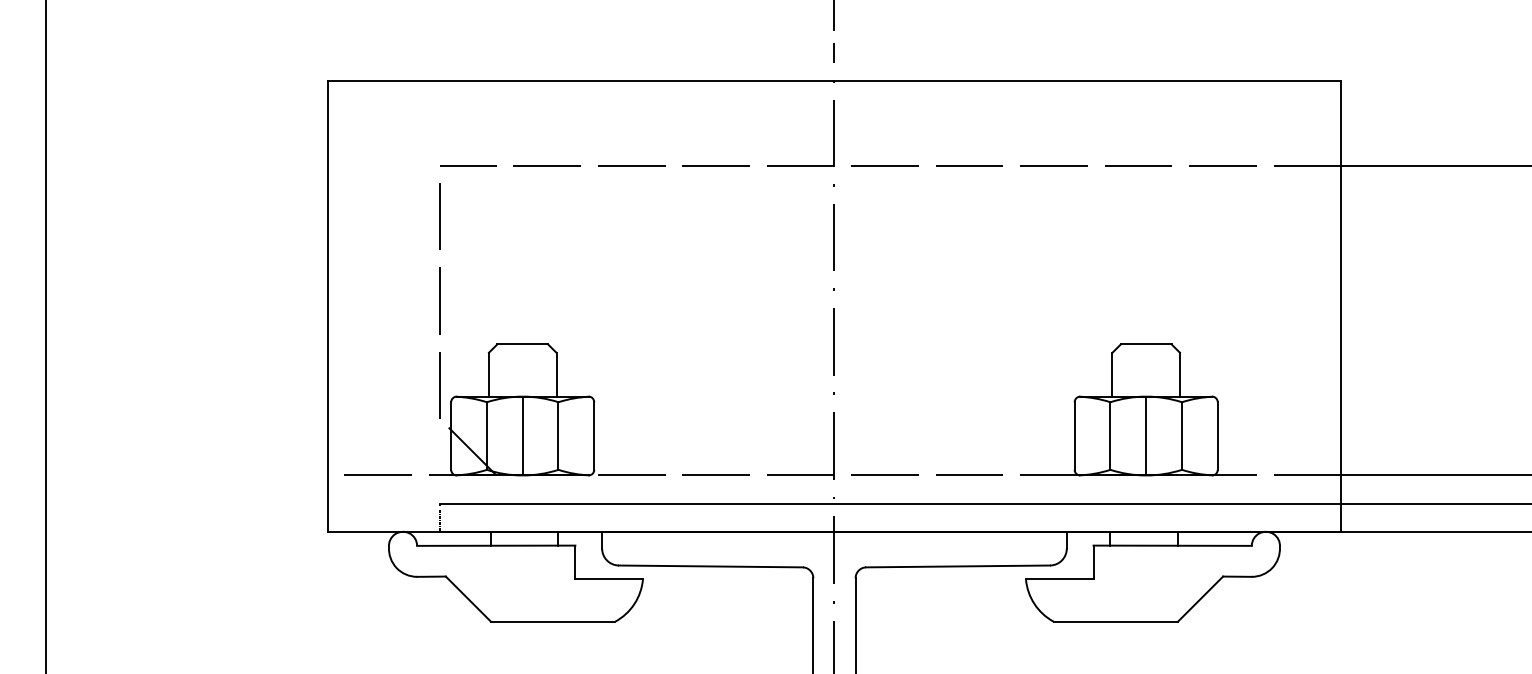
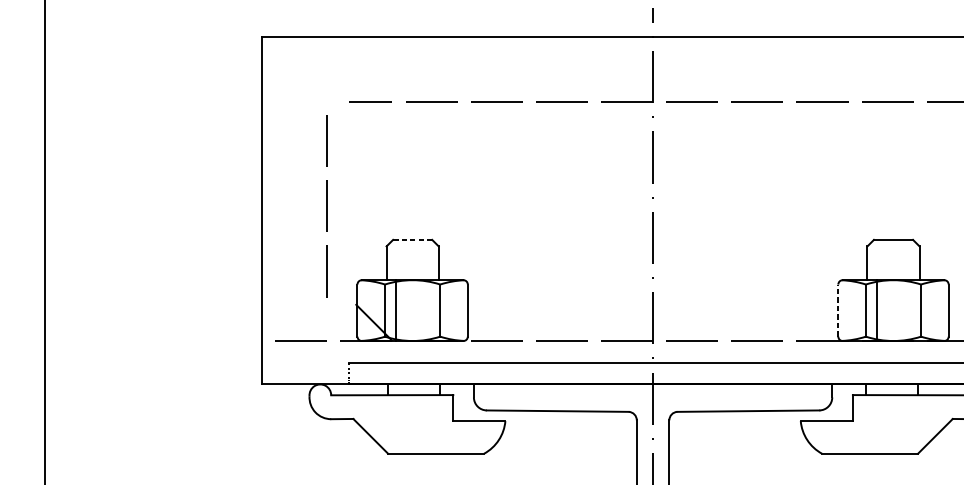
line: (439, 300) -> (326, 206), moved
line: (523, 344) -> (413, 240), solid -> dashed
line: (522, 435) -> (396, 310), moved
line: (1146, 435) -> (876, 310), moved
line: (1074, 436) -> (838, 310), solid -> dashed

